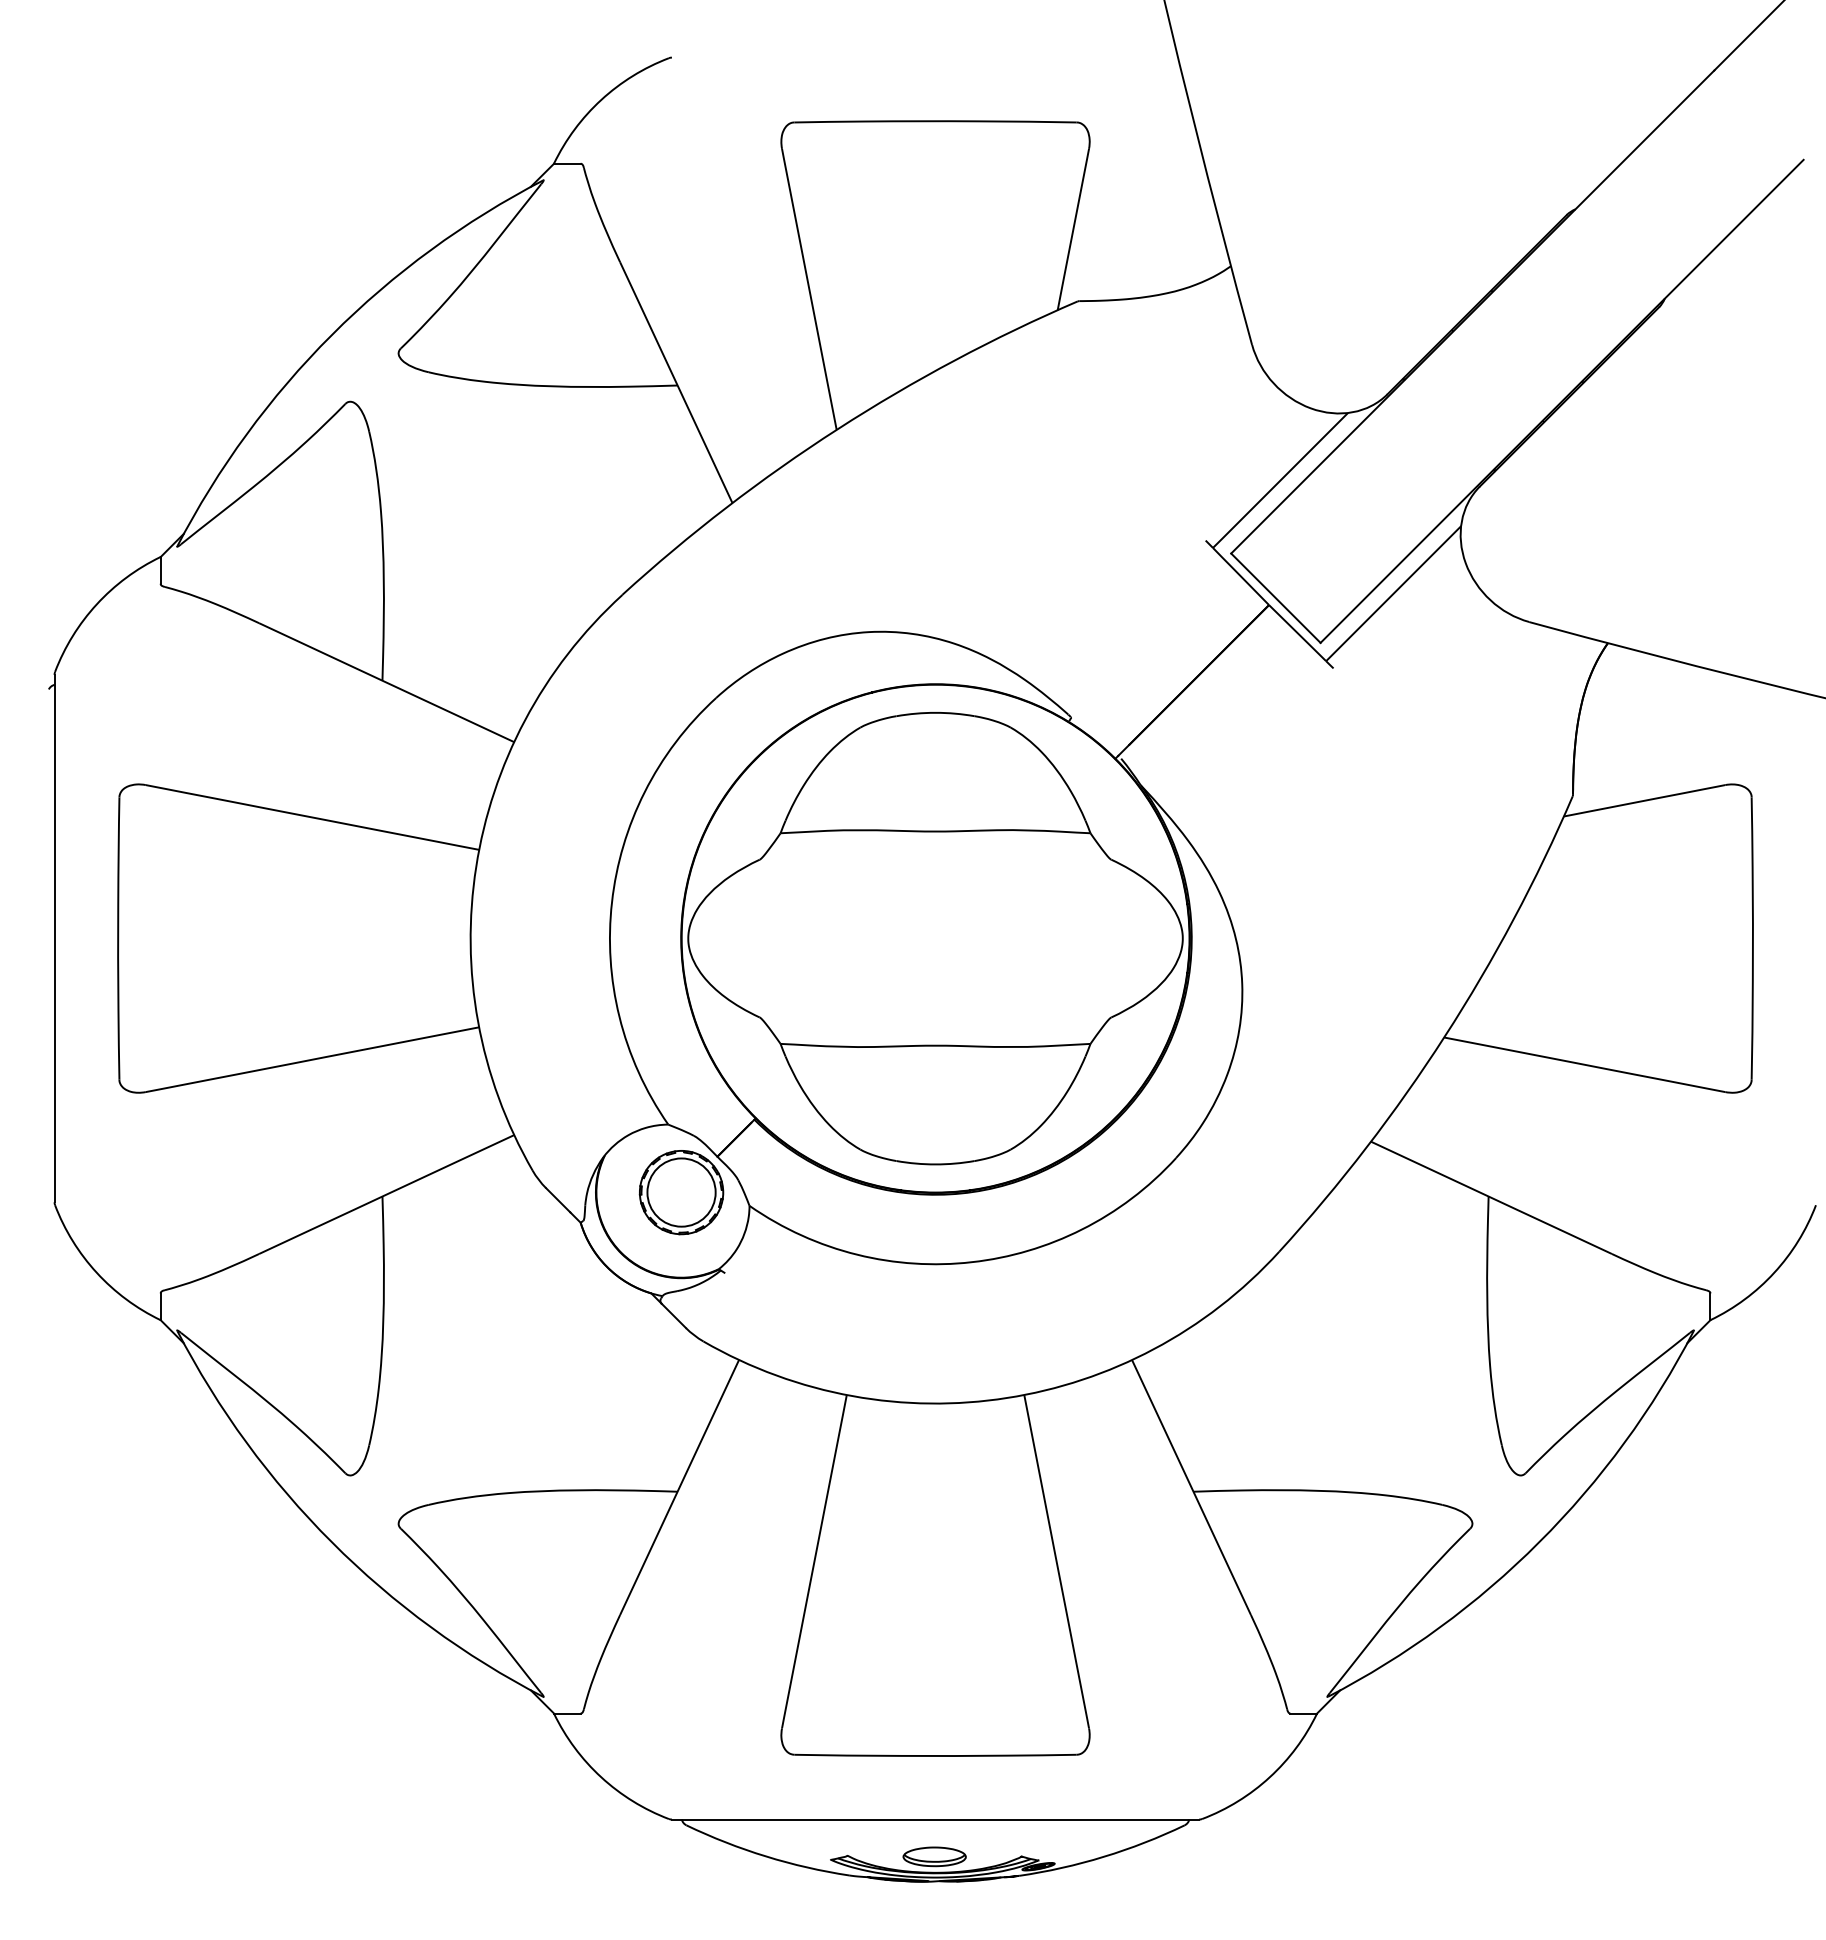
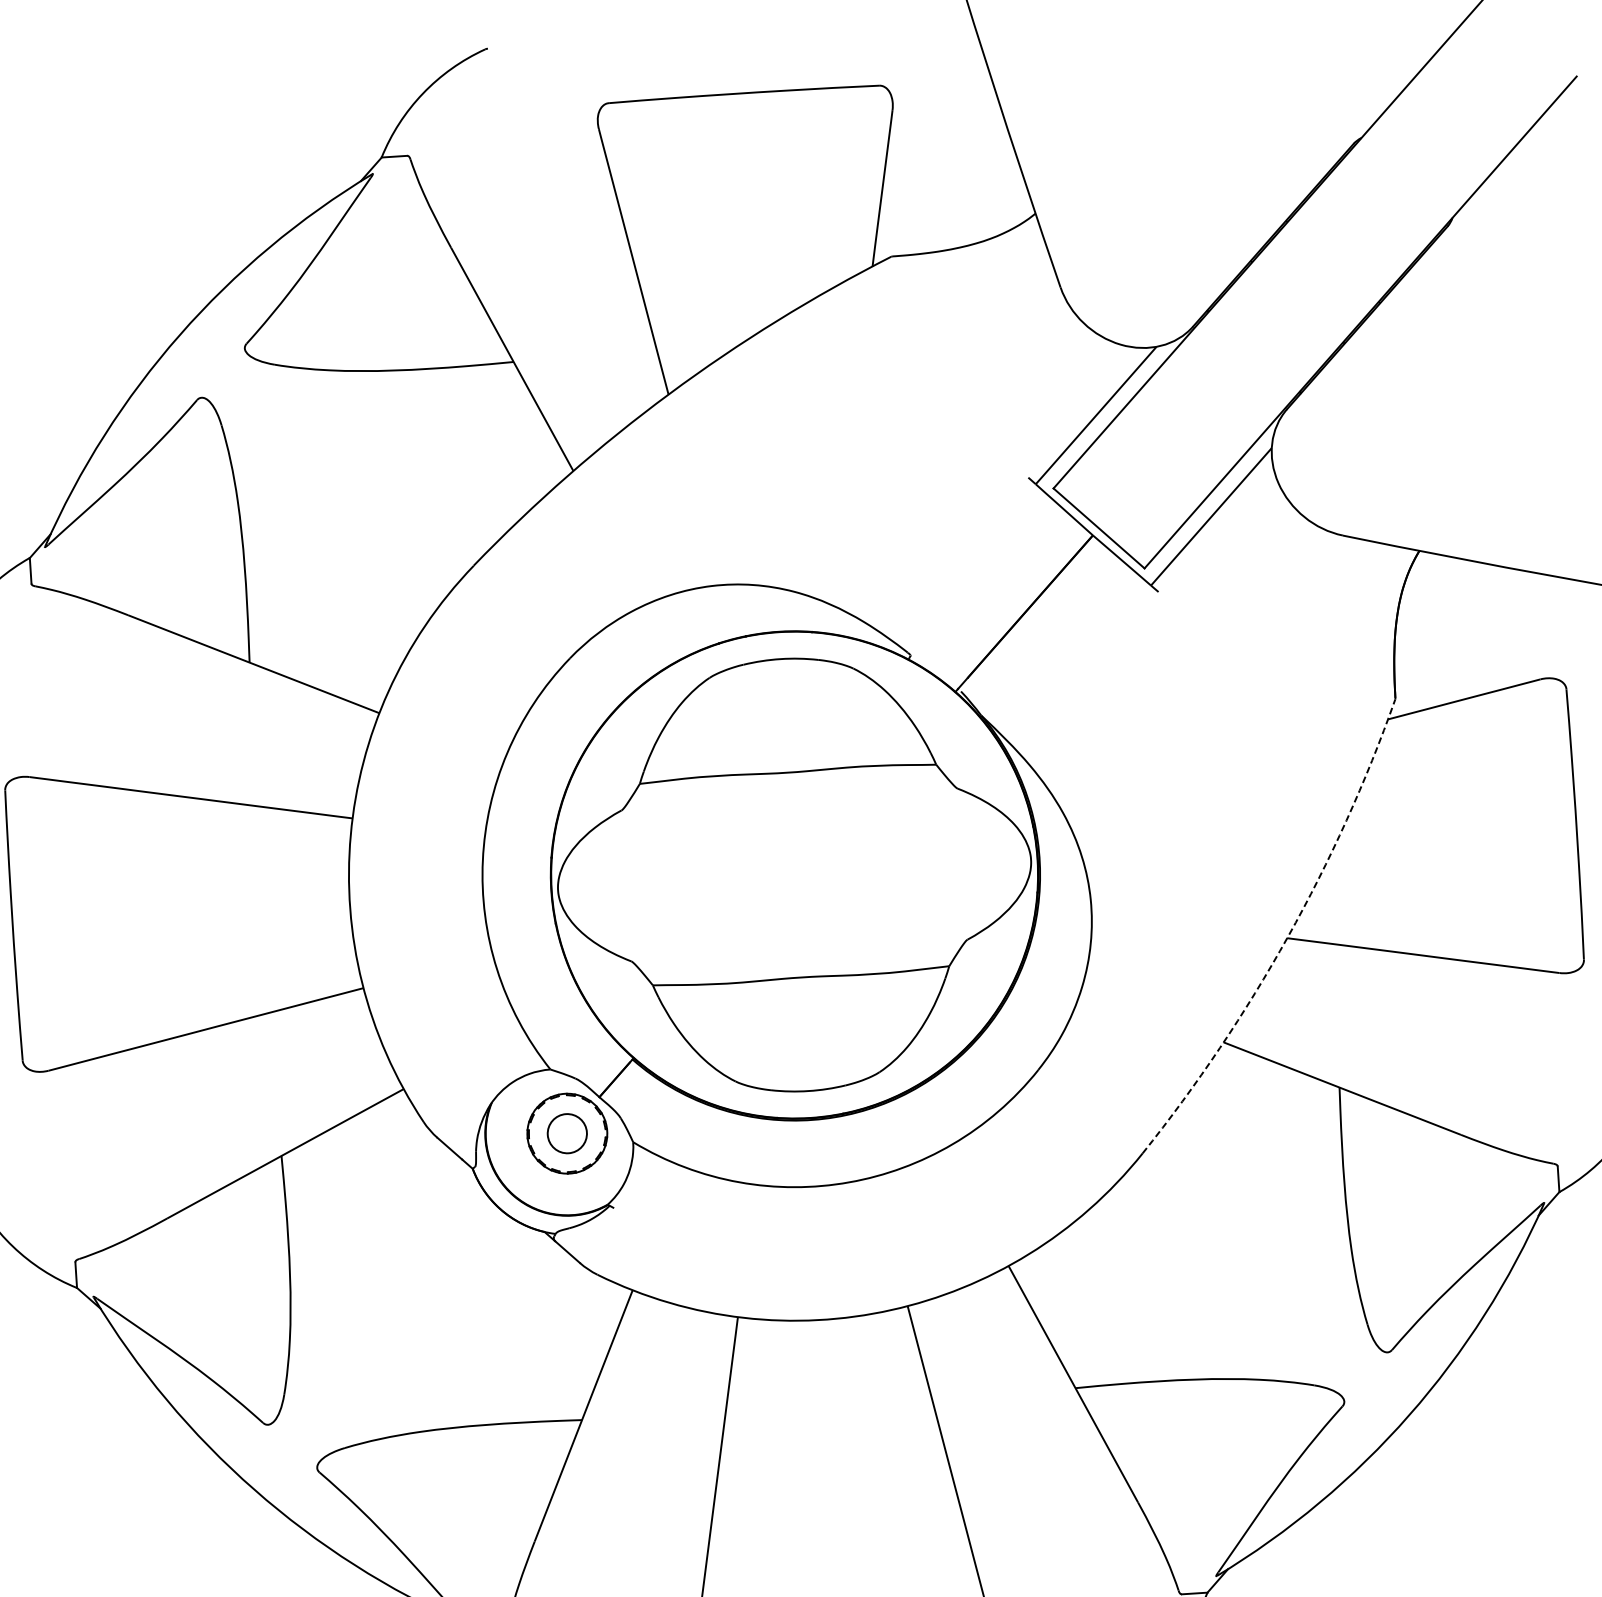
arc: (1445, 1036) -> (1288, 937), solid -> dashed
circle: (681, 1192) -> (567, 1133), size x0.6

